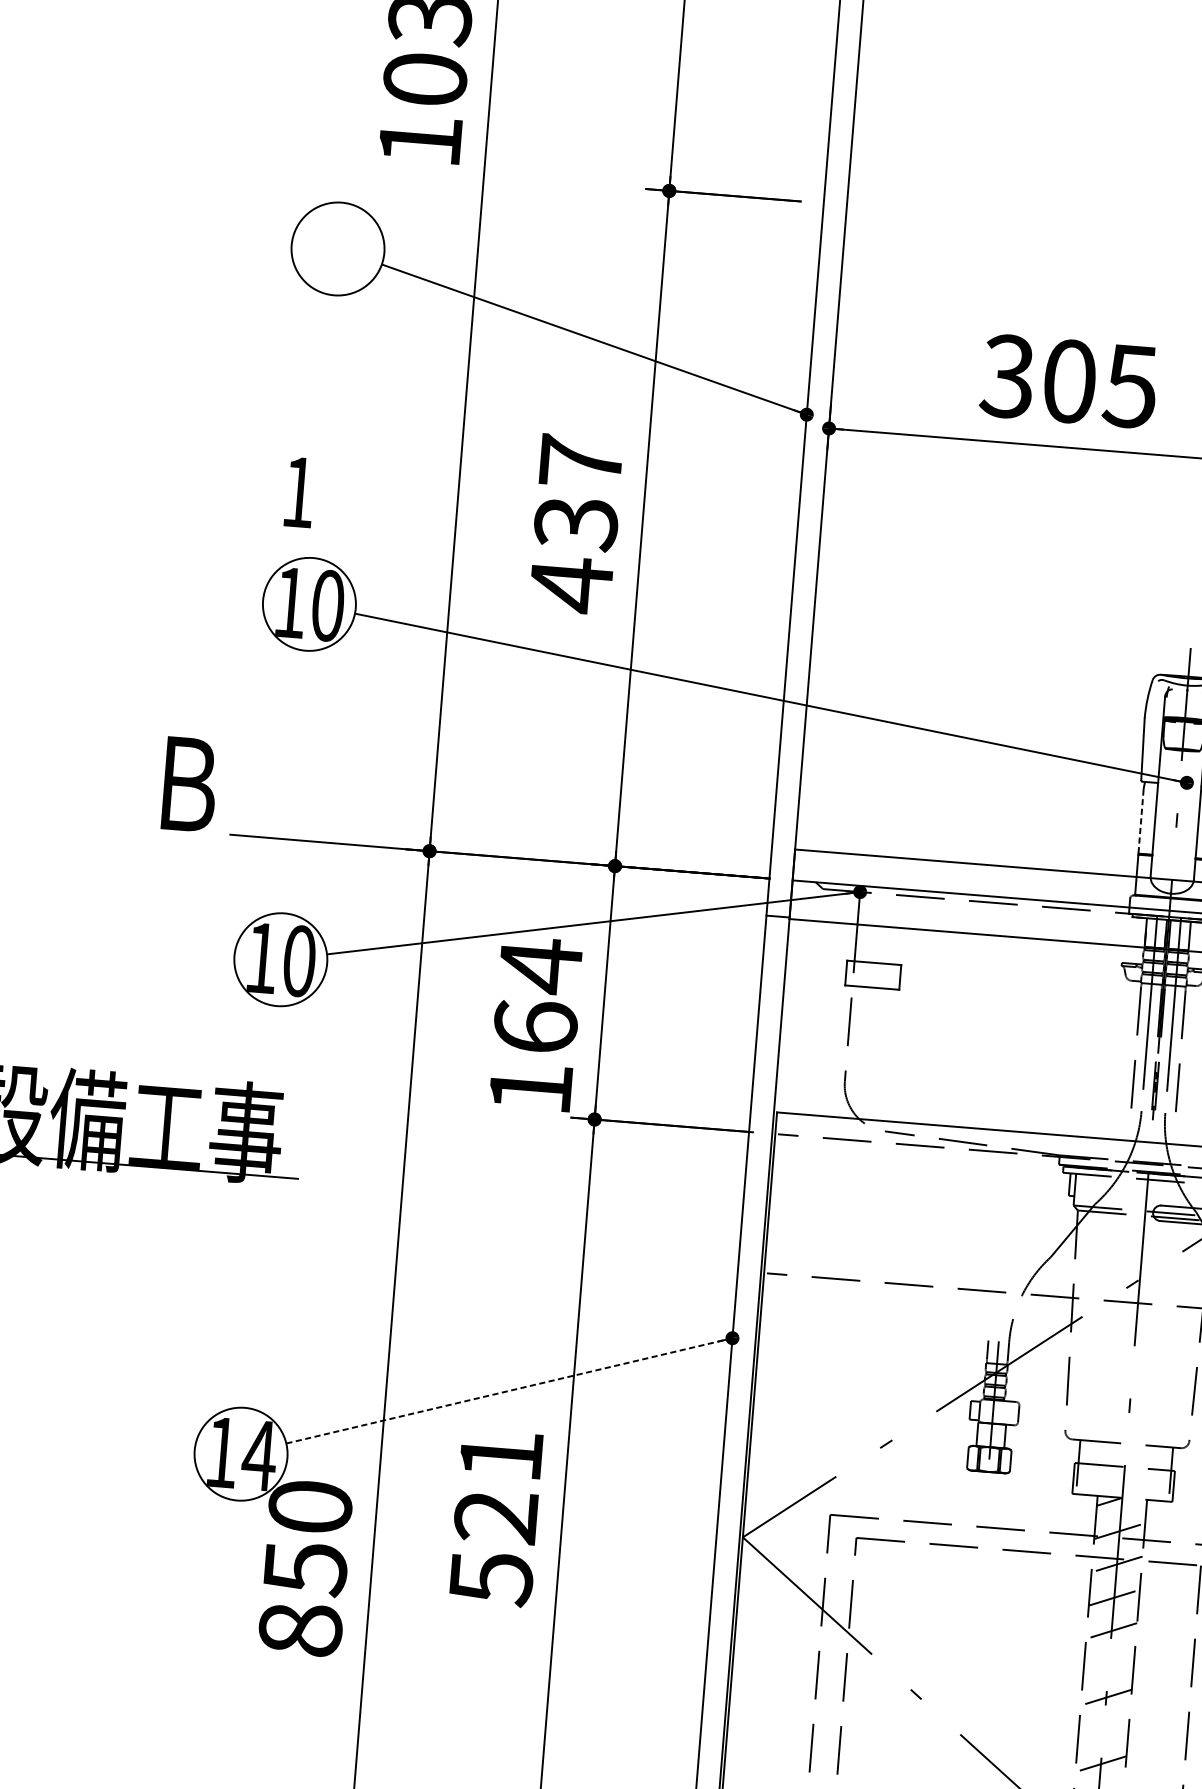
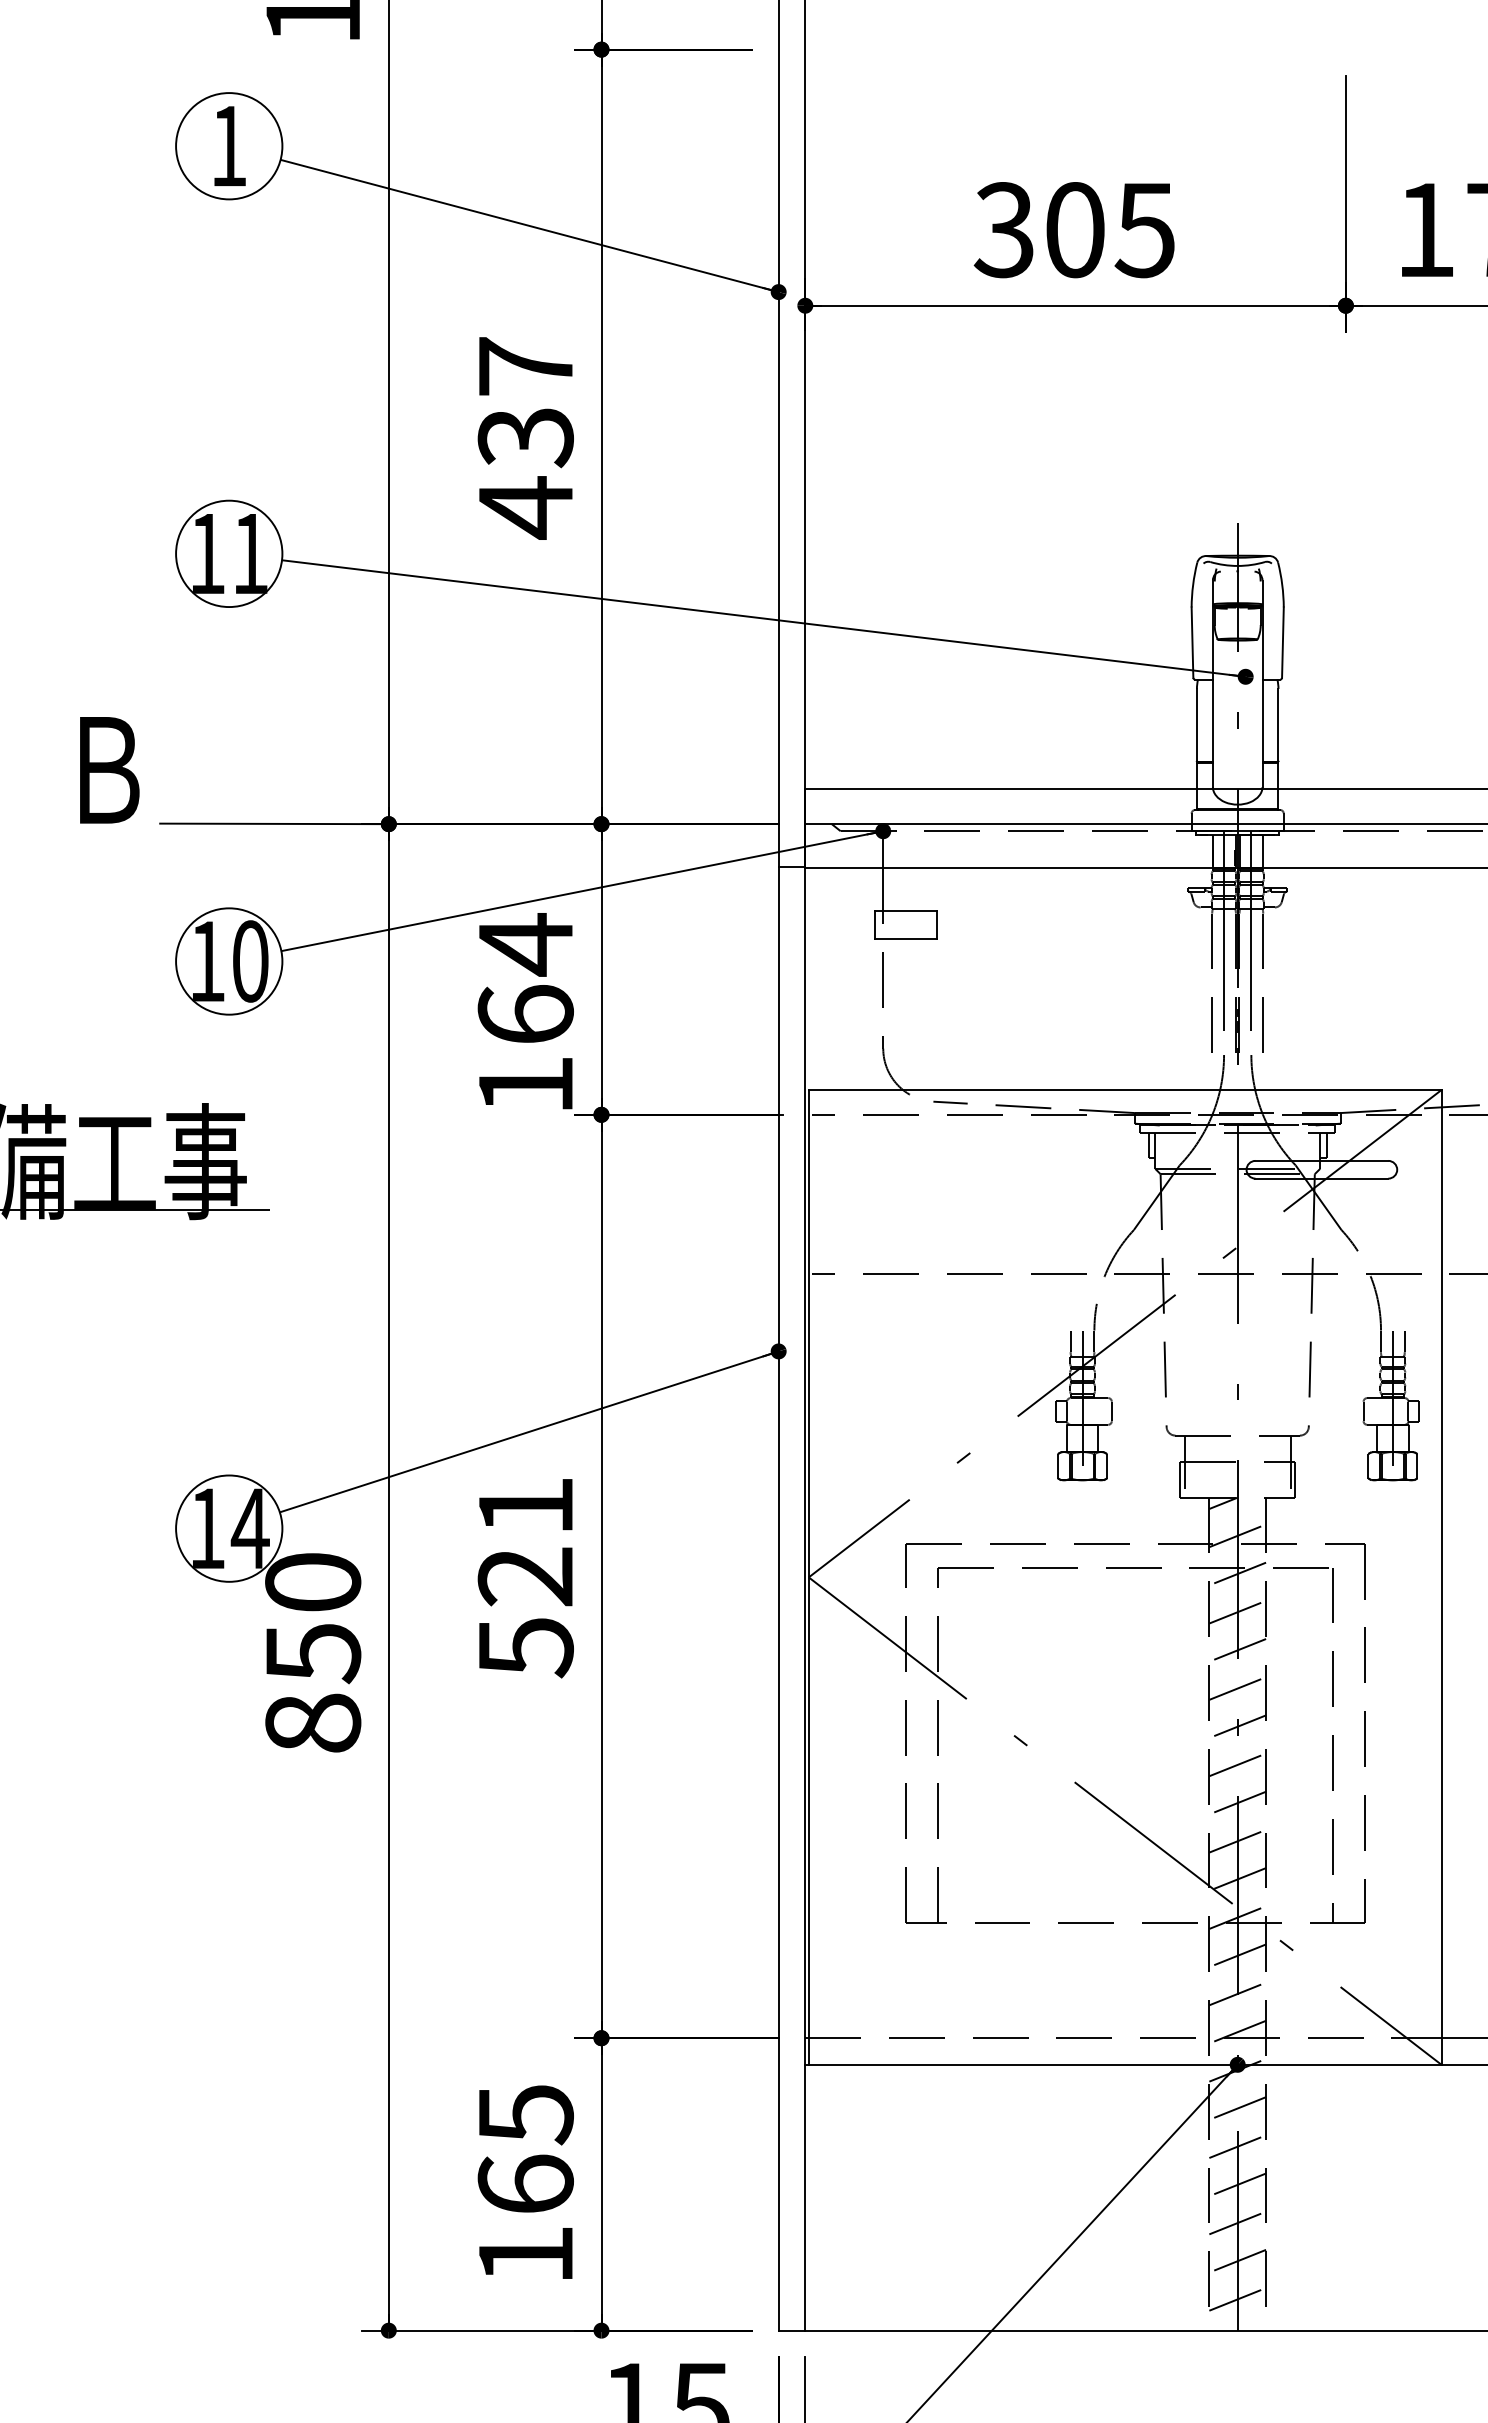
text: (299, 491) -> (229, 145), moved
text: (328, 605) -> (250, 553), 10 -> 11
line: (1140, 820) -> (1196, 724), dashed -> solid
line: (508, 1391) -> (528, 1432), dashed -> solid
line: (1108, 1664) -> (1237, 1688), added
line: (1103, 1730) -> (1237, 1764), added

